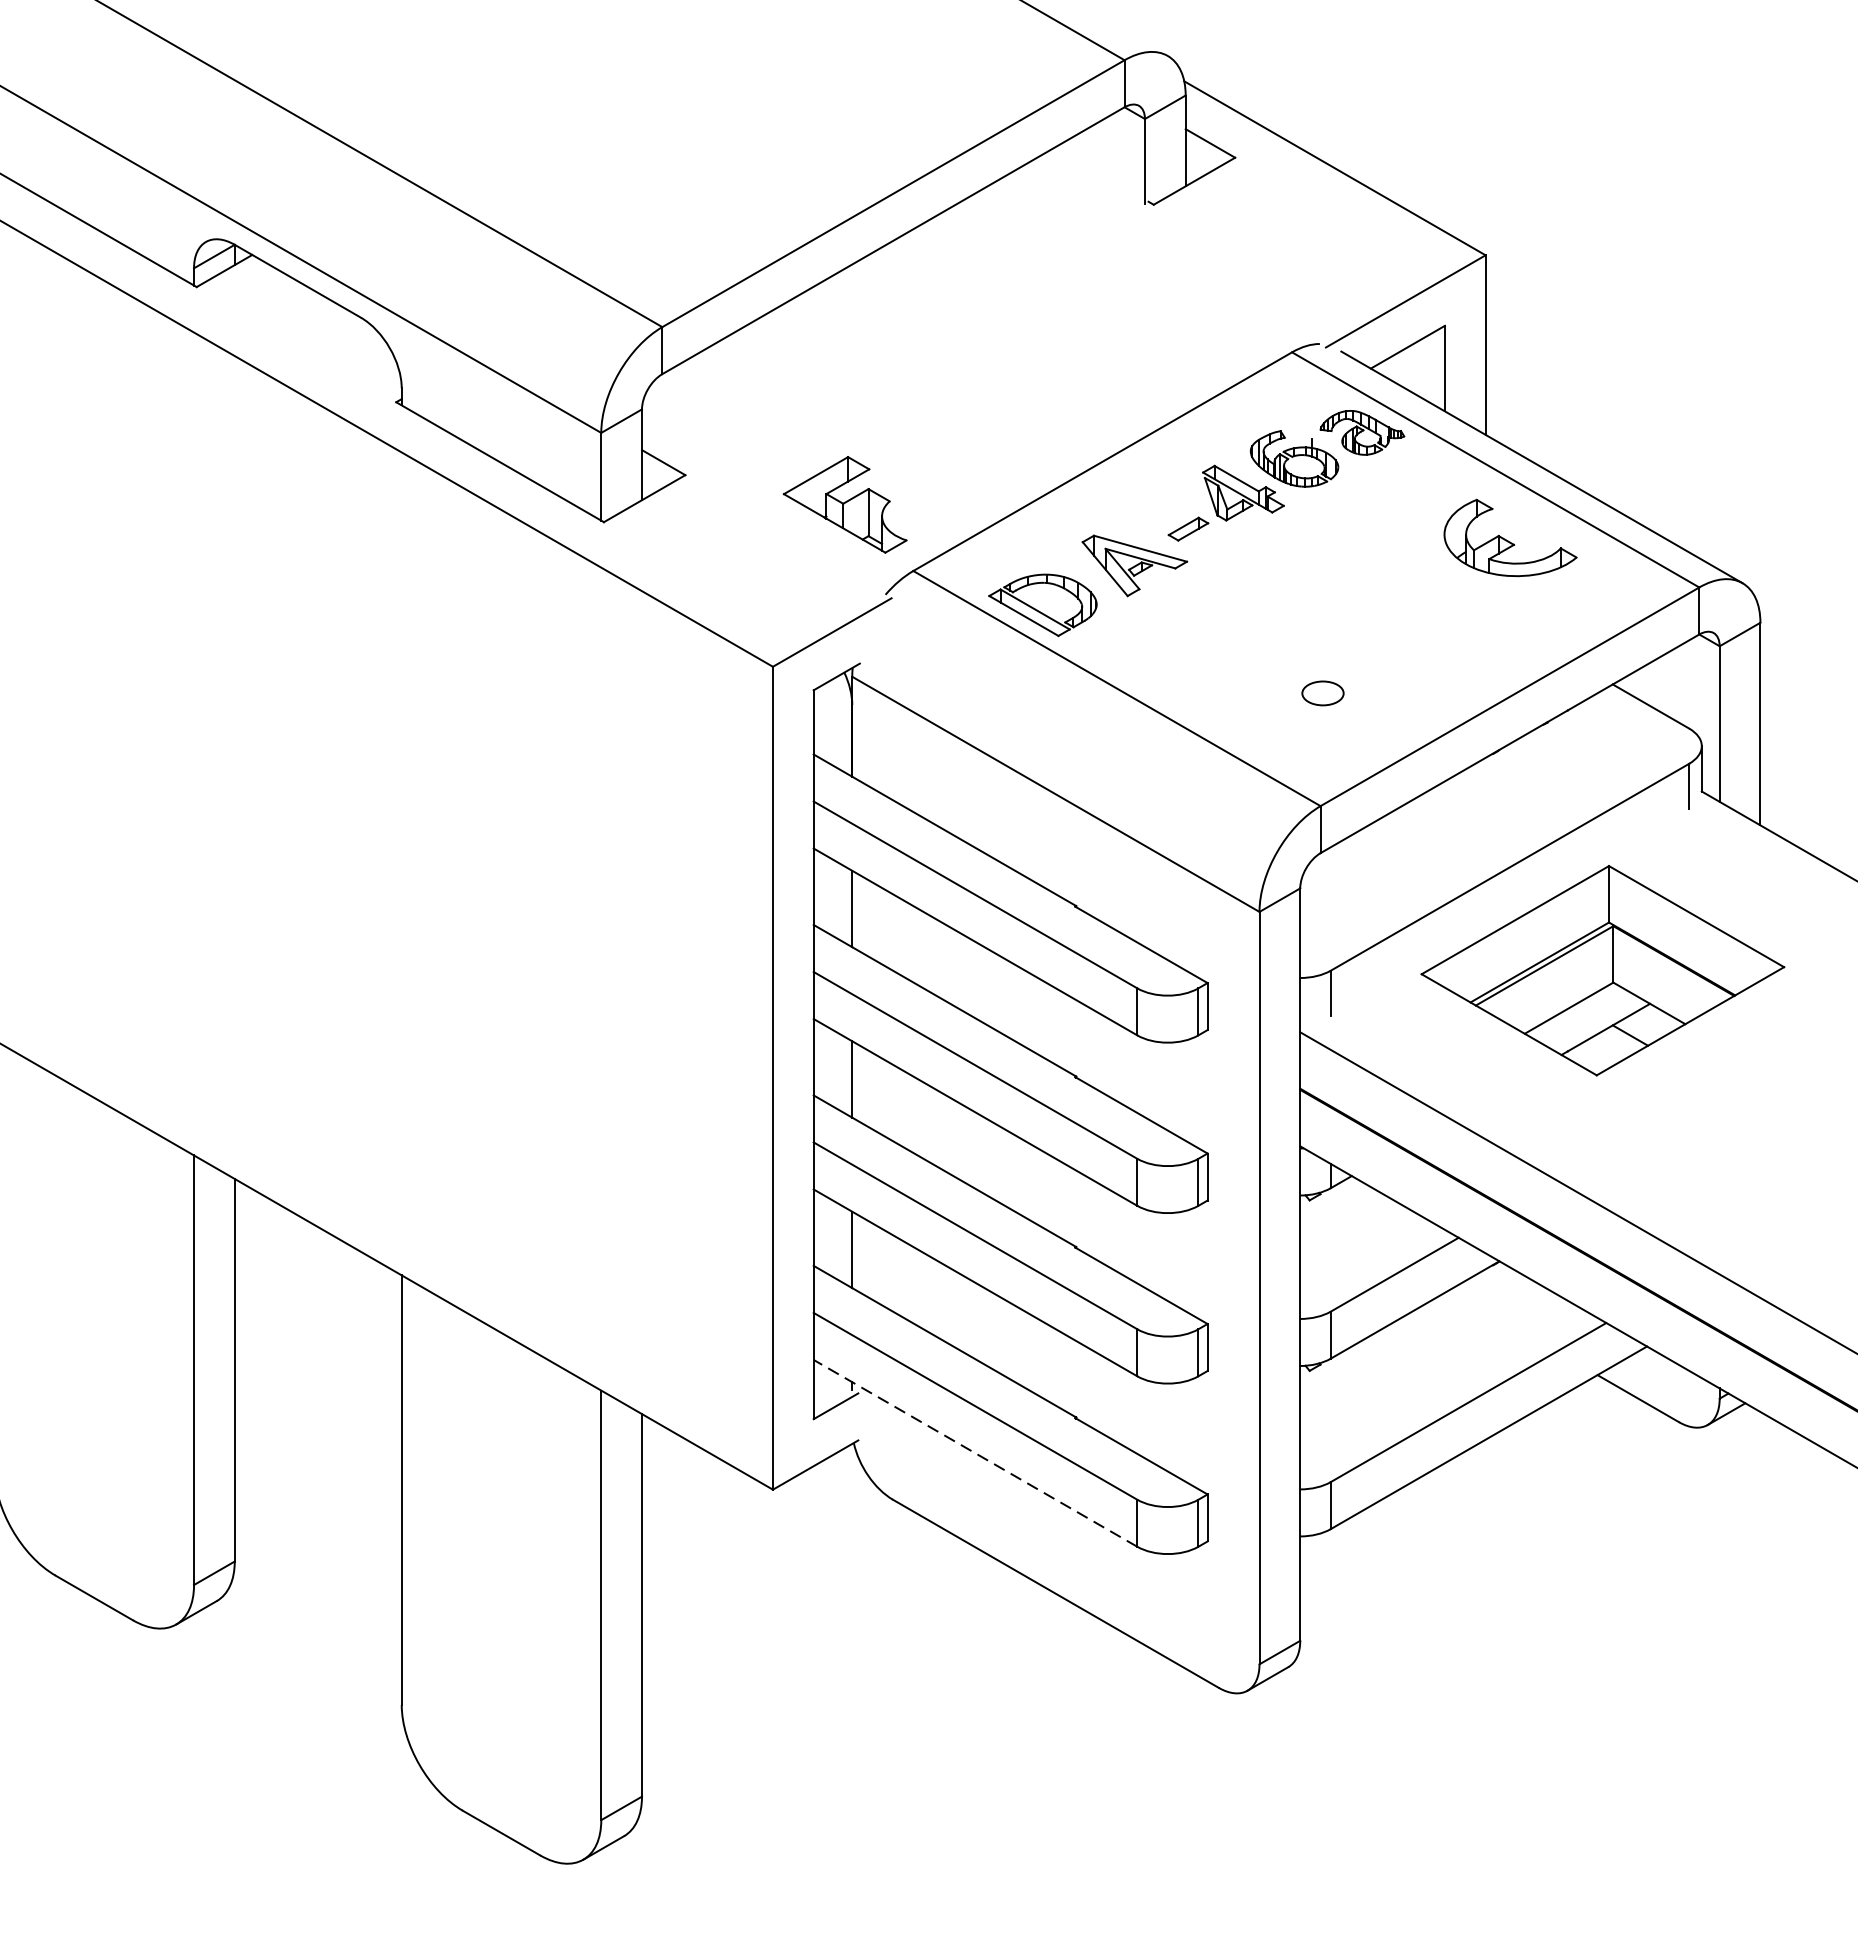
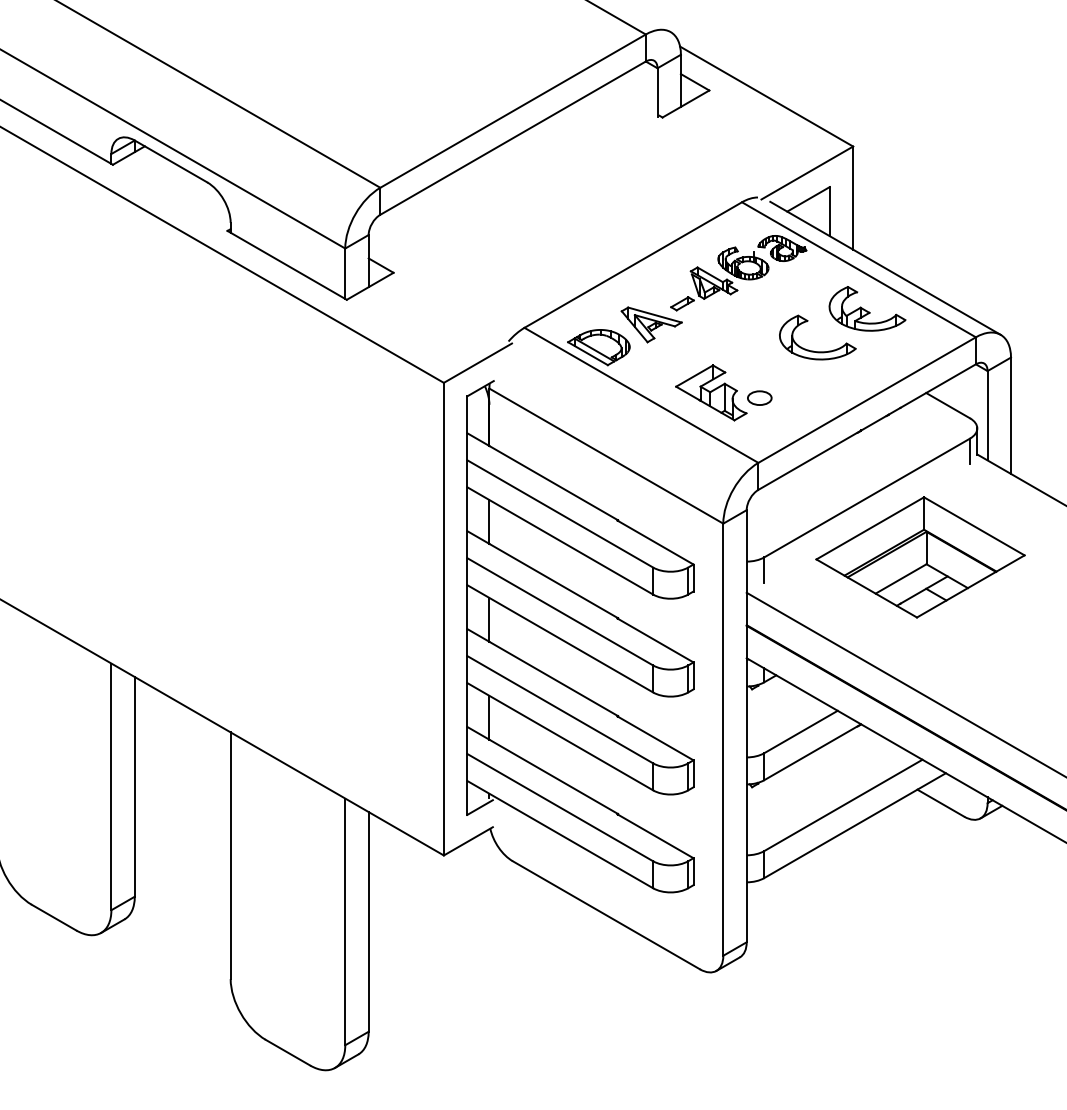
part: (845, 504) -> (711, 392), moved
part: (1416, 610) -> (813, 350), added
line: (974, 1453) -> (559, 834), dashed -> solid

